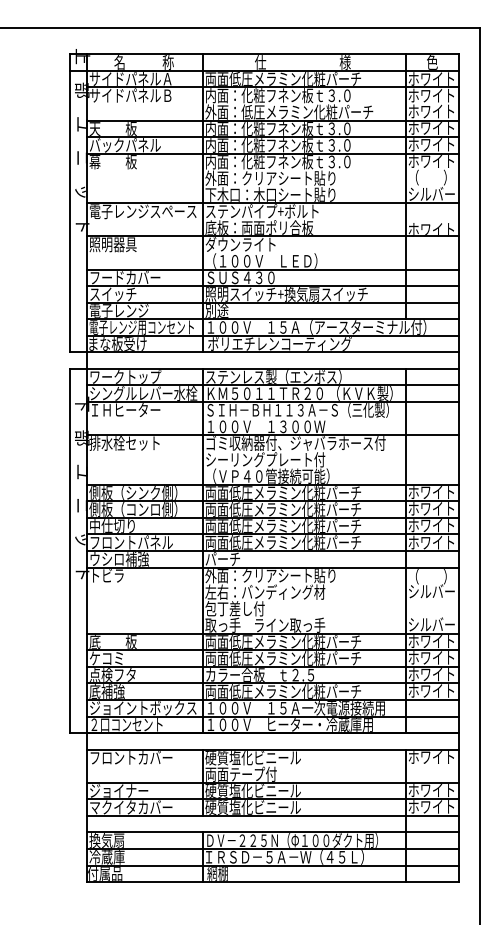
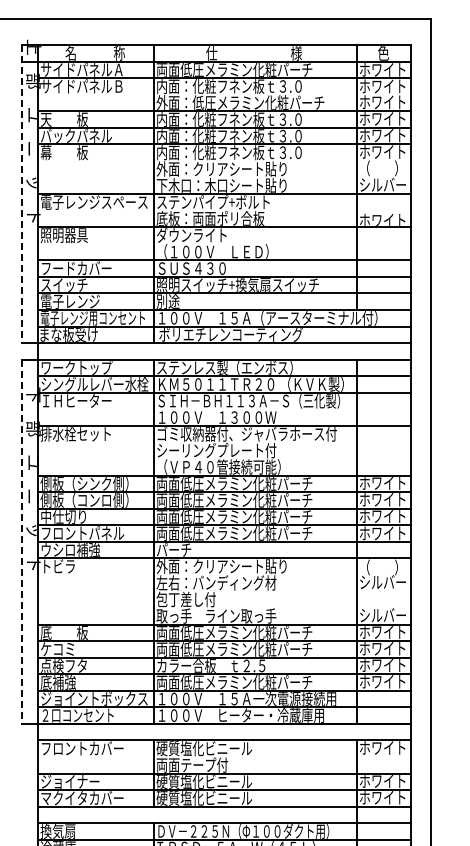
line: (70, 203) -> (21, 194), solid -> dashed
line: (70, 551) -> (21, 542), solid -> dashed

